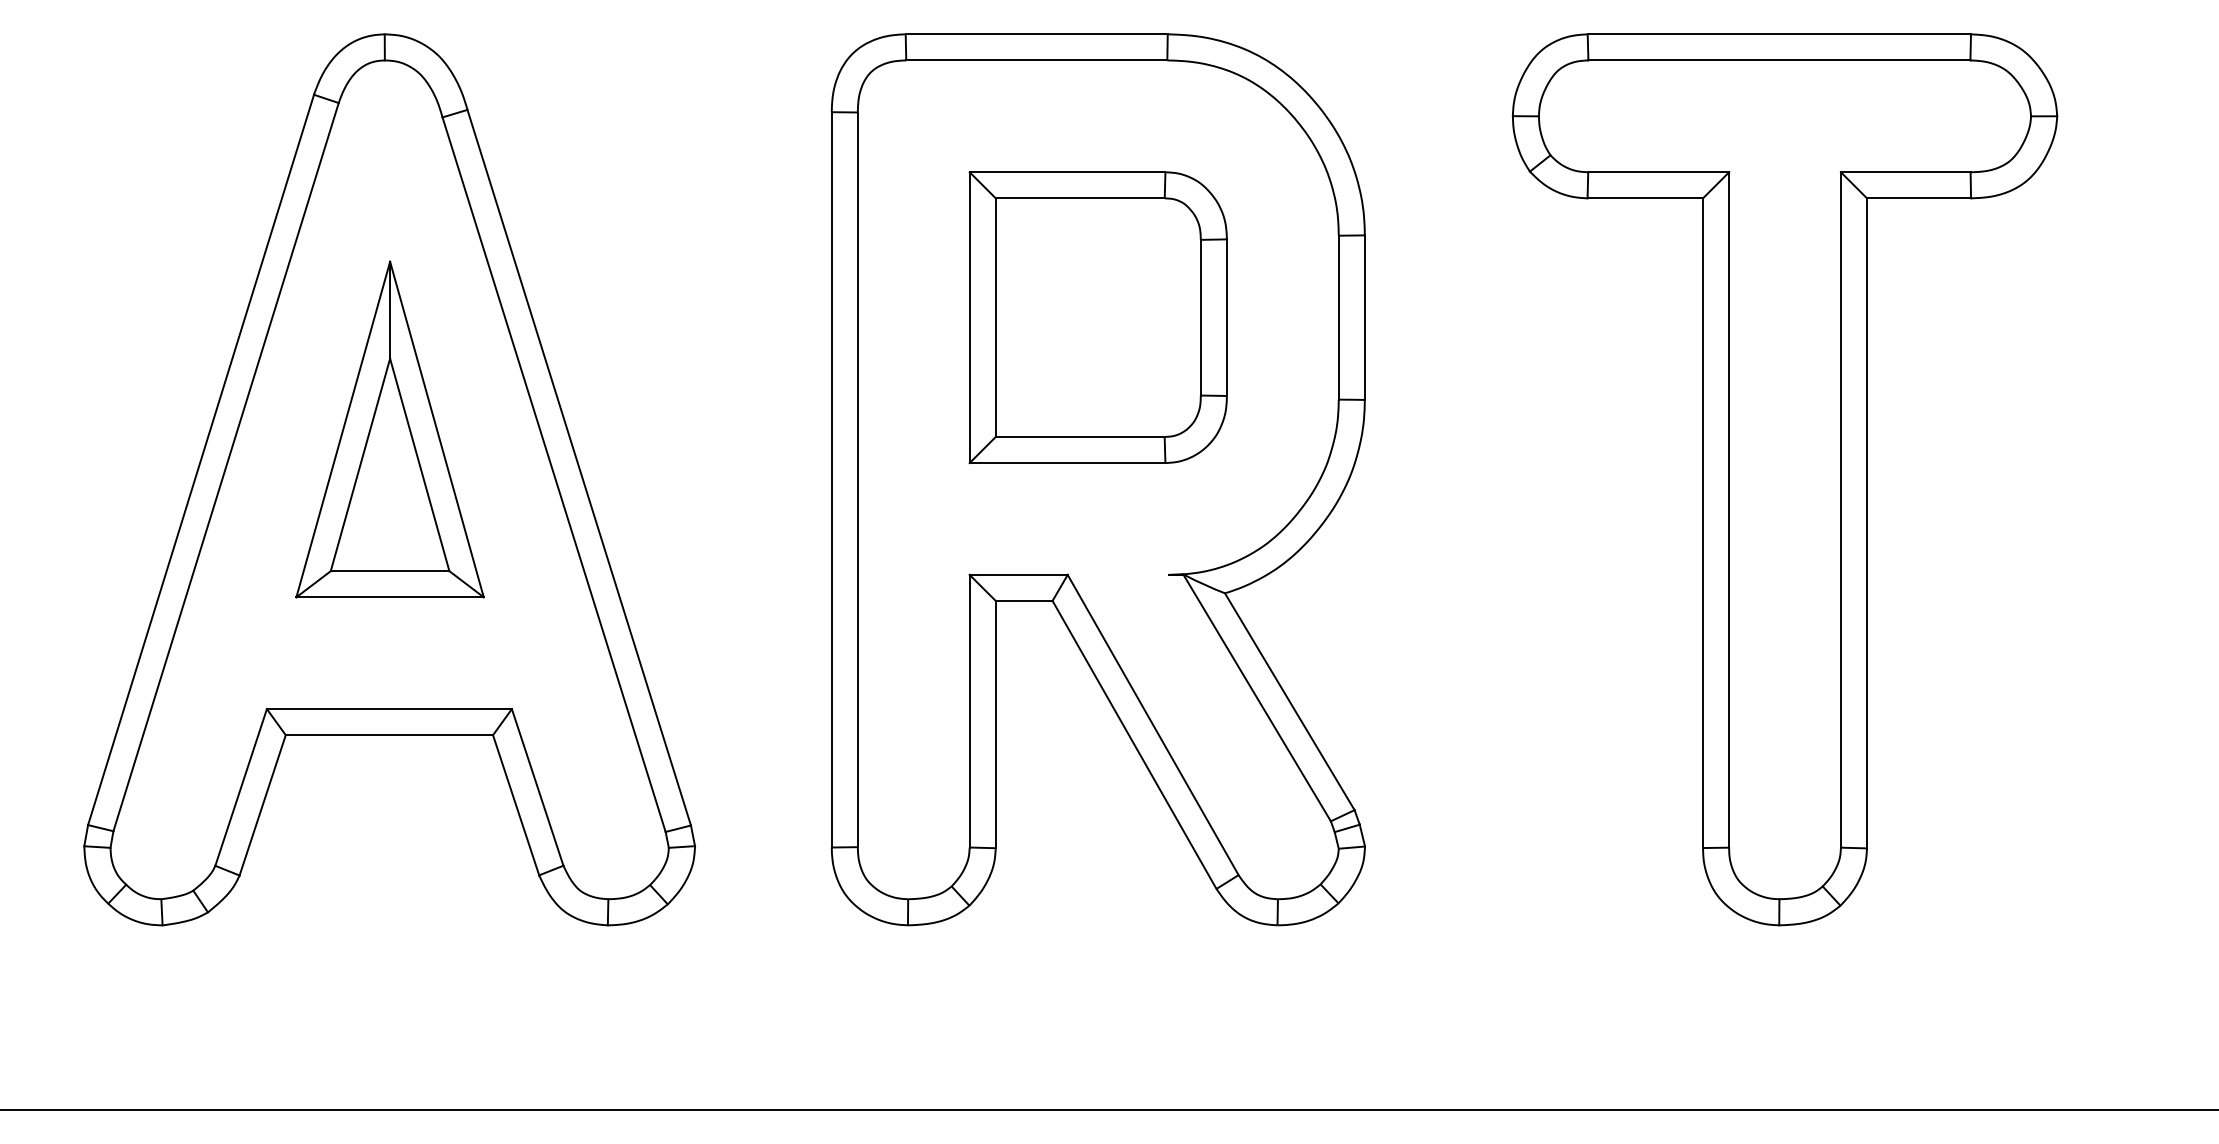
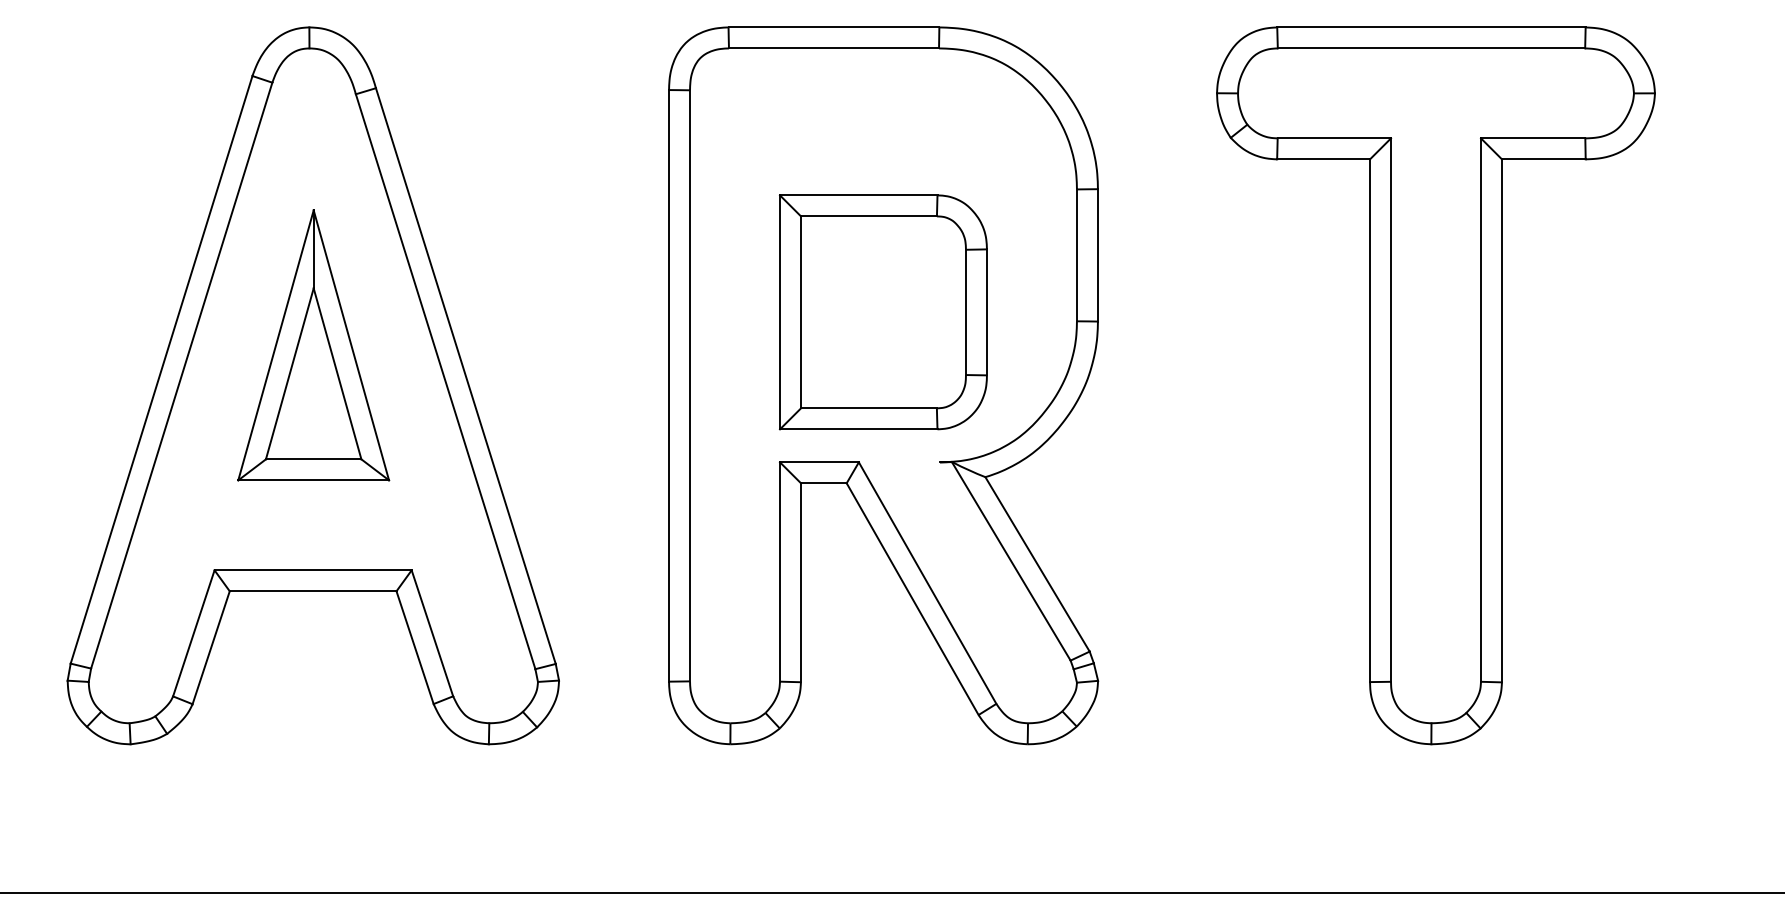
part: (1098, 317) -> (883, 312), moved

